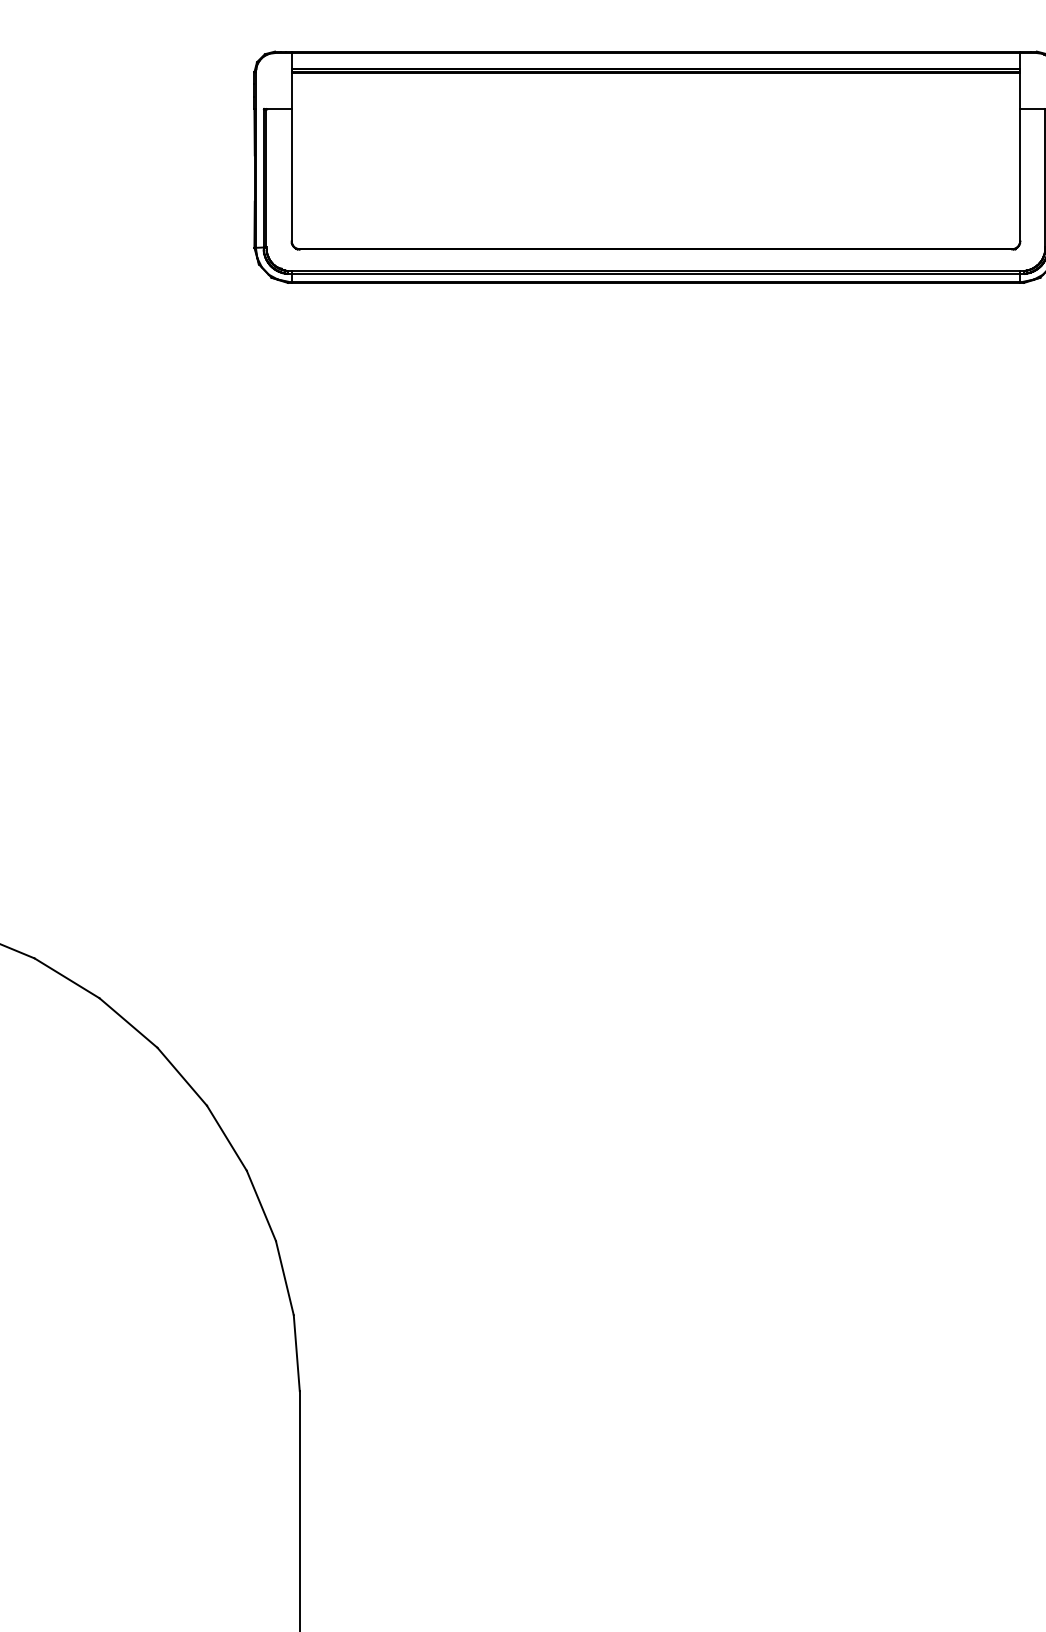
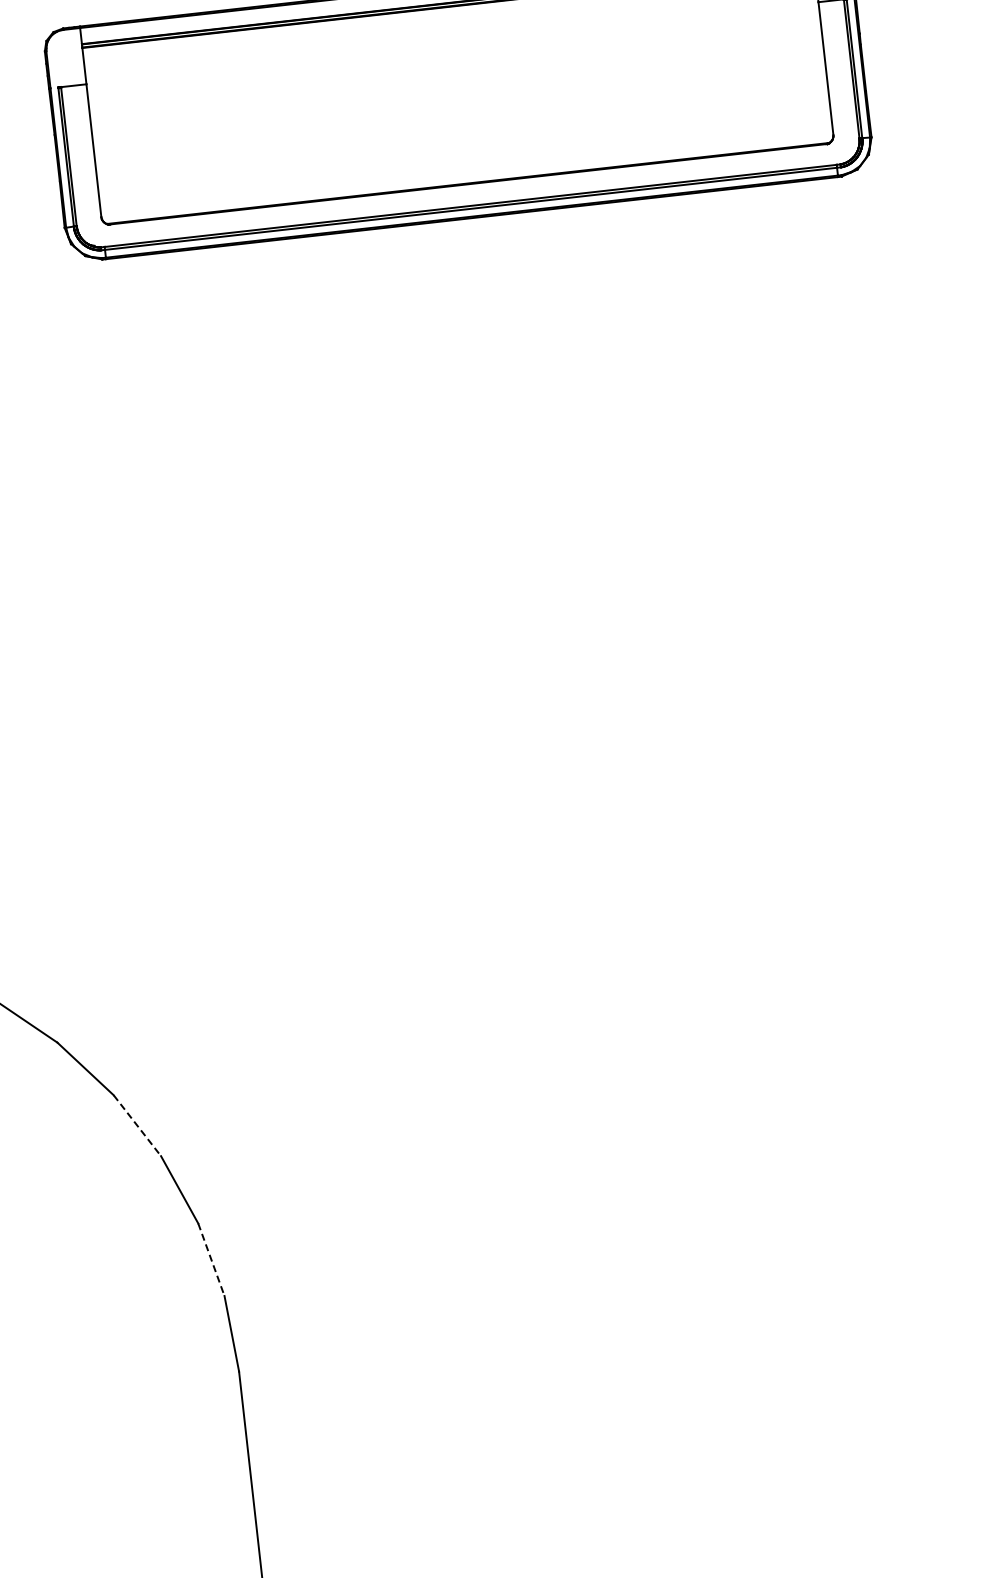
line: (227, 1138) -> (137, 1125), solid -> dashed
line: (285, 1278) -> (212, 1260), solid -> dashed

